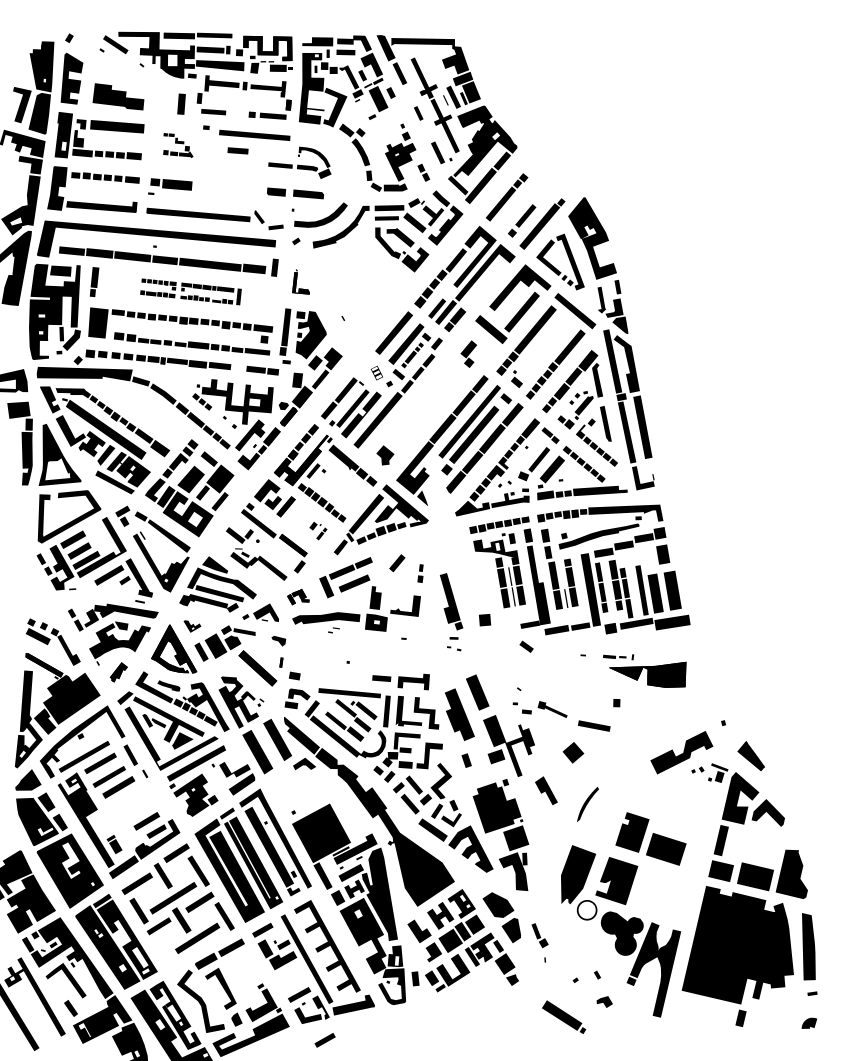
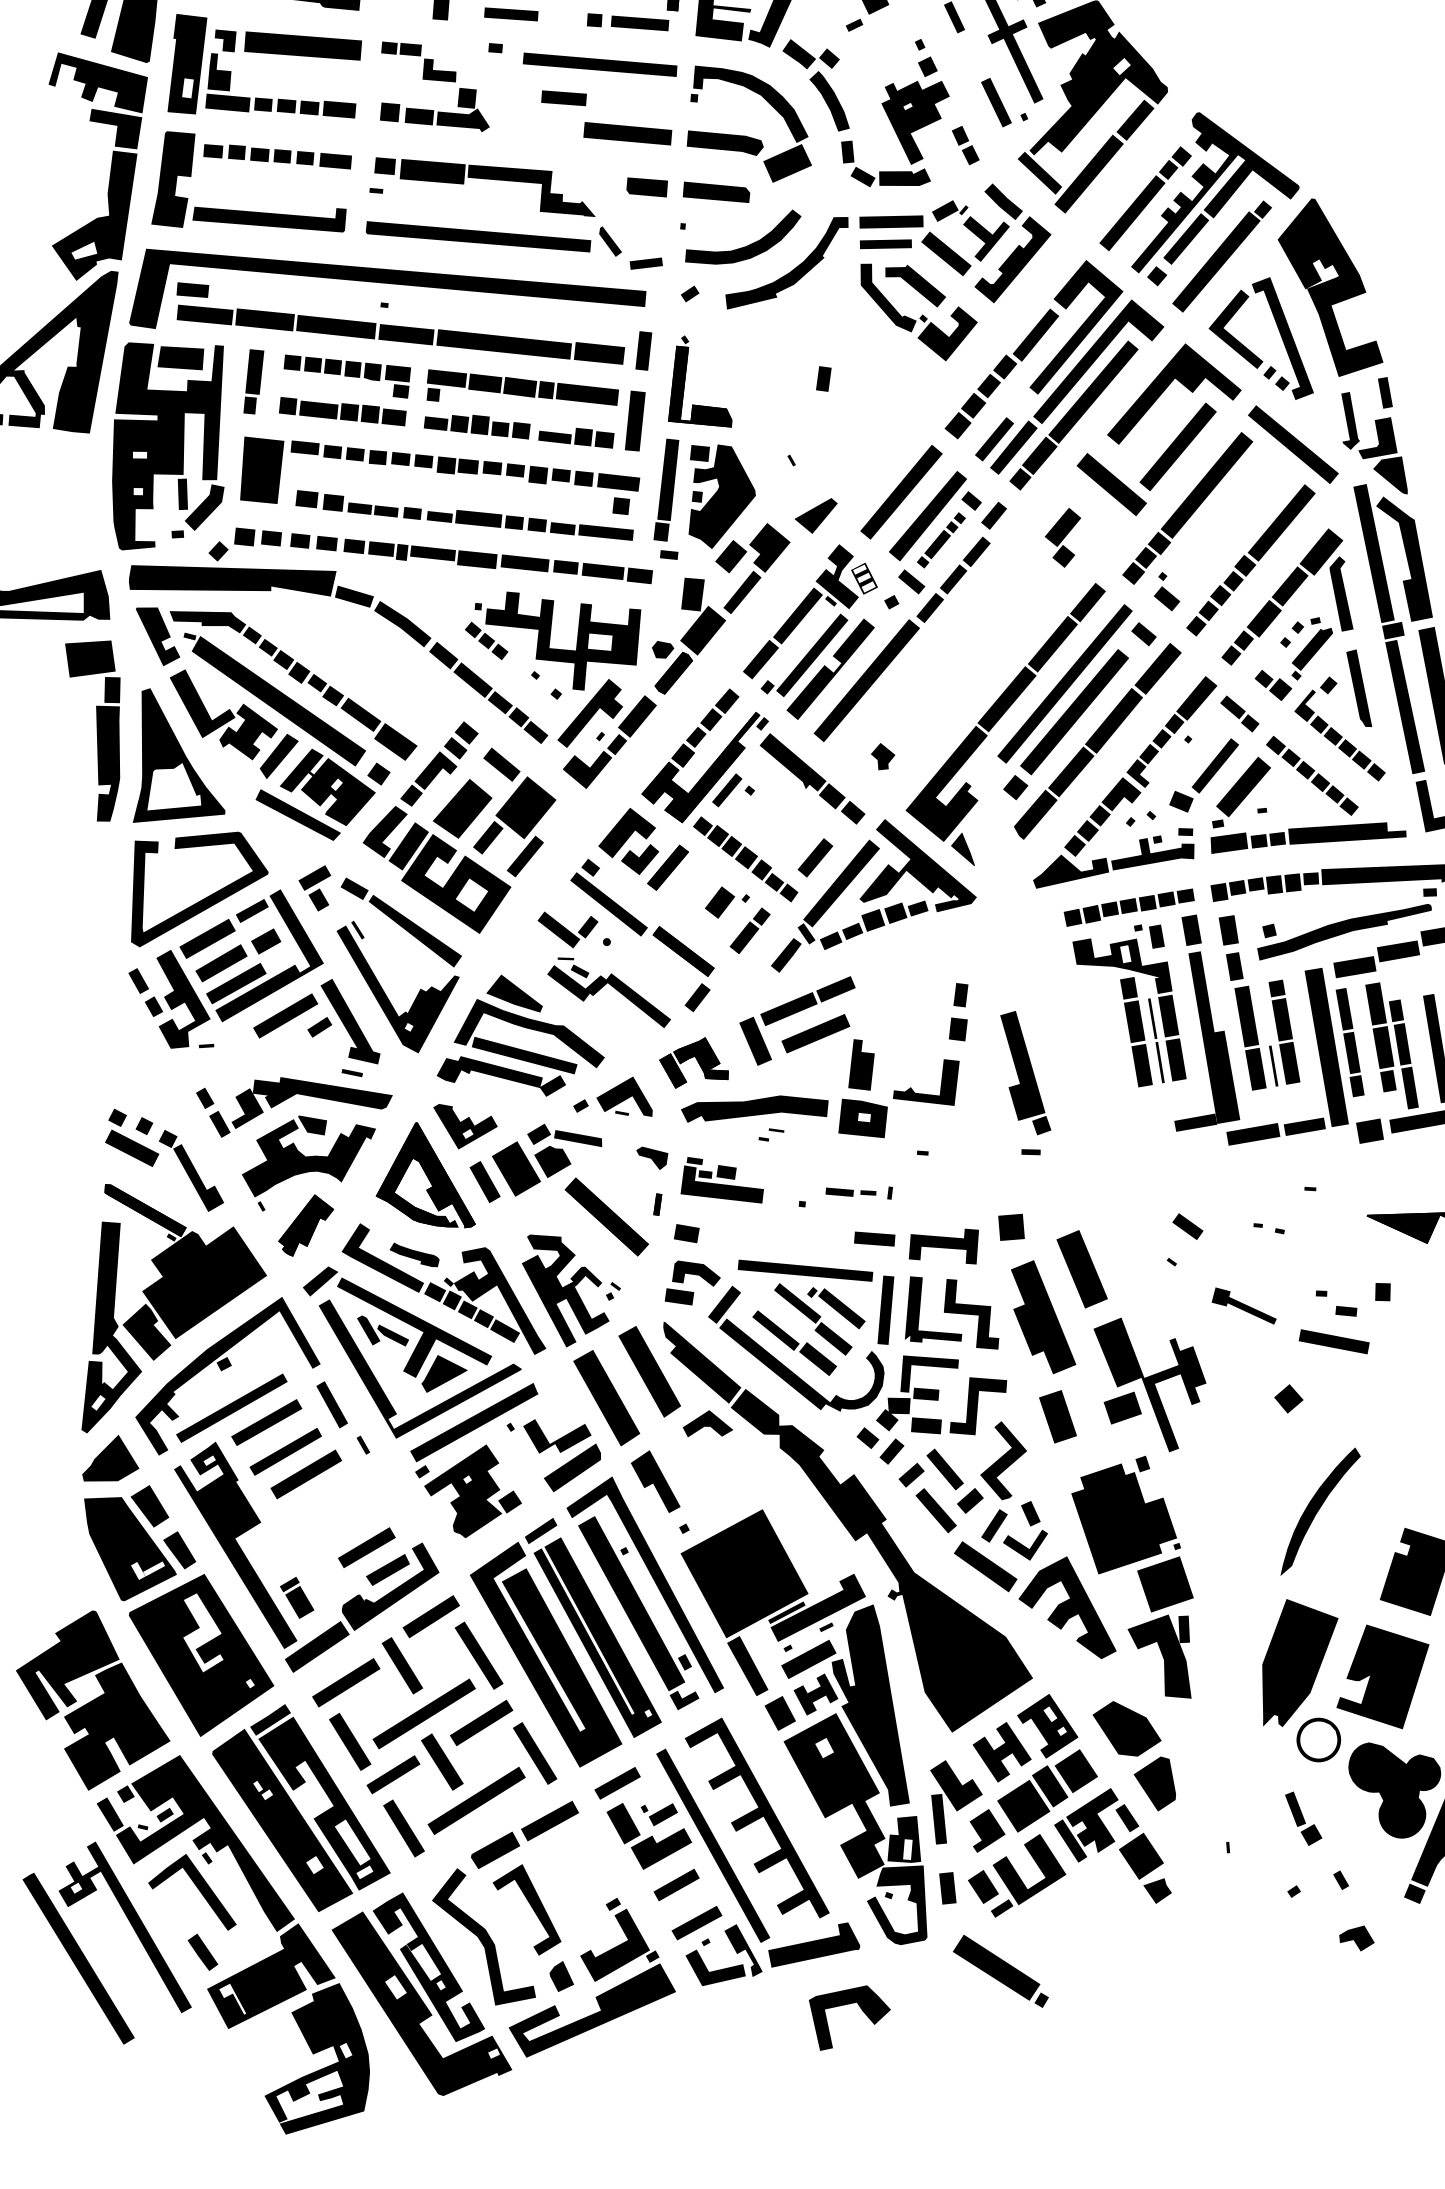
part: (178, 145) -> (435, 86), size x1.67
part: (299, 162) -> (696, 123), size x1.67
fill: (222, 193) -> (530, 190), added
fill: (539, 194) -> (1215, 192), added
fill: (65, 239) -> (190, 289), added
part: (357, 280) -> (822, 378), added
part: (300, 281) -> (699, 380), size x1.67
fill: (482, 286) -> (1092, 391), added
part: (190, 291) -> (461, 402), size x1.67
fill: (354, 343) -> (815, 514), added
fill: (238, 367) -> (565, 566), added
fill: (364, 372) -> (837, 577), added
part: (385, 455) -> (882, 756), size x0.62
fill: (151, 463) -> (376, 774), added
fill: (93, 526) -> (251, 910), added
part: (318, 530) -> (737, 918), size x1.67
fill: (100, 540) -> (266, 940), added
part: (397, 563) -> (815, 858), moved
part: (420, 573) -> (958, 1011), size x1.43
part: (298, 596) -> (694, 1061), size x1.43
part: (485, 620) -> (1012, 1228), moved
part: (192, 626) -> (465, 1126), size x1.67
part: (526, 646) -> (1187, 1225), moved
part: (454, 648) -> (1269, 1228), moved
part: (311, 650) -> (722, 1178), added
part: (618, 657) -> (859, 1193), moved
part: (118, 672) -> (305, 1225), size x1.43
part: (521, 708) -> (1334, 1303), moved
part: (572, 751) -> (1287, 1396), size x0.62
part: (466, 760) -> (1057, 1416), size x1.67
part: (546, 790) -> (655, 1481), moved
part: (587, 804) -> (1319, 1511), size x1.67
part: (539, 935) -> (1302, 1818), moved
fill: (411, 946) -> (939, 1818), added
fill: (163, 950) -> (402, 1826), added
part: (564, 1016) -> (1001, 1969), moved
fill: (370, 1038) -> (850, 2017), added
part: (324, 1040) -> (675, 1885), moved

